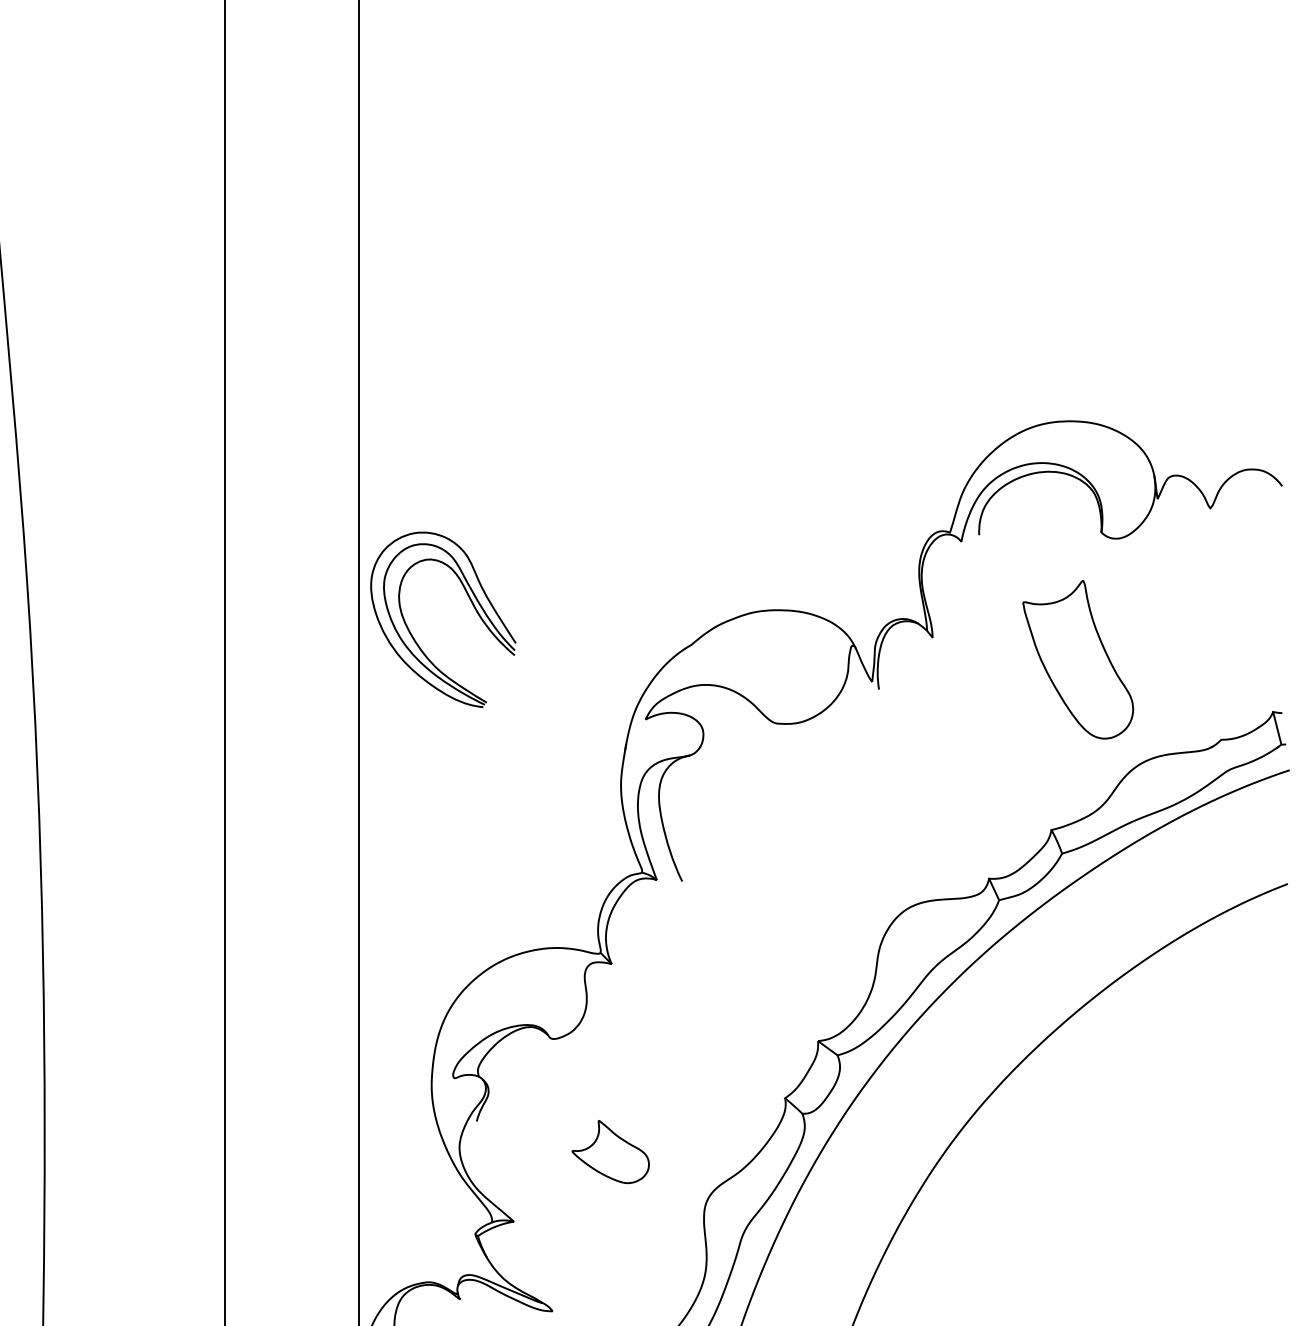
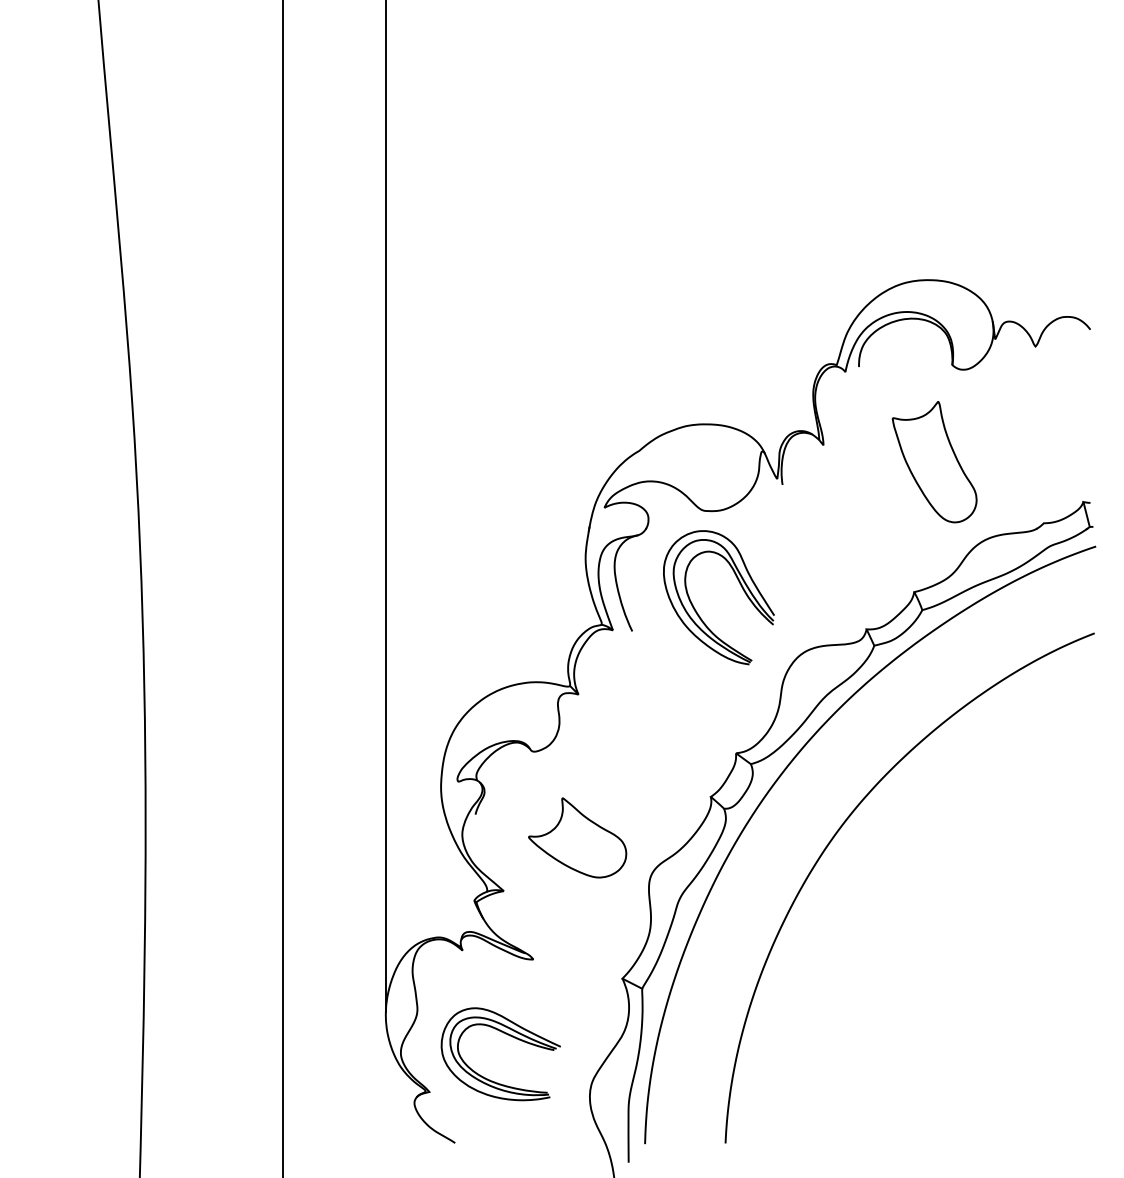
part: (471, 603) -> (740, 585), moved
part: (610, 1151) -> (577, 837), size x1.67

